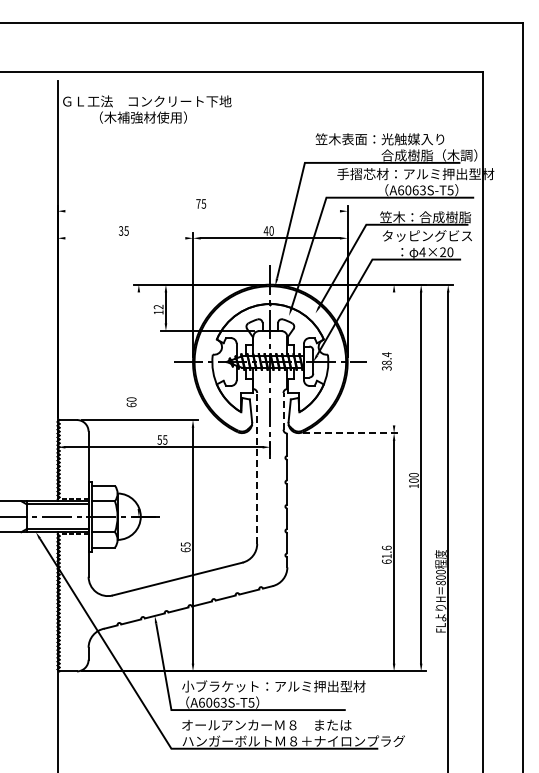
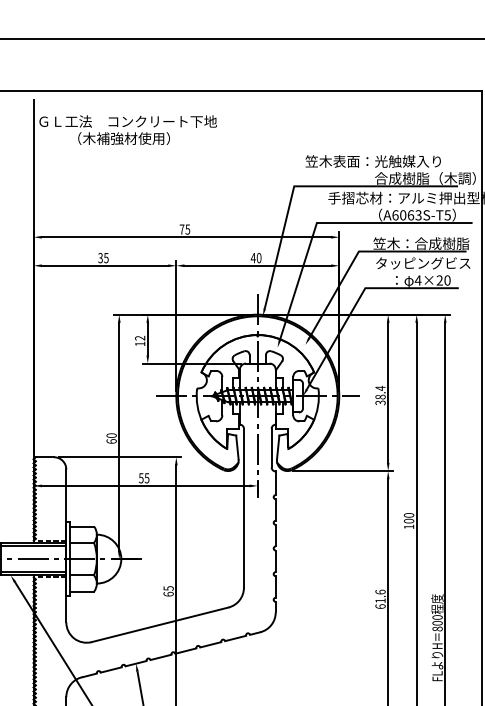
line: (202, 211) -> (186, 237), added
line: (125, 238) -> (105, 265), added
line: (394, 358) -> (388, 392), added
line: (138, 400) -> (118, 436), added
line: (283, 410) -> (271, 447), dashed -> solid
line: (351, 433) -> (343, 471), dashed -> solid
line: (257, 467) -> (244, 507), dashed -> solid

